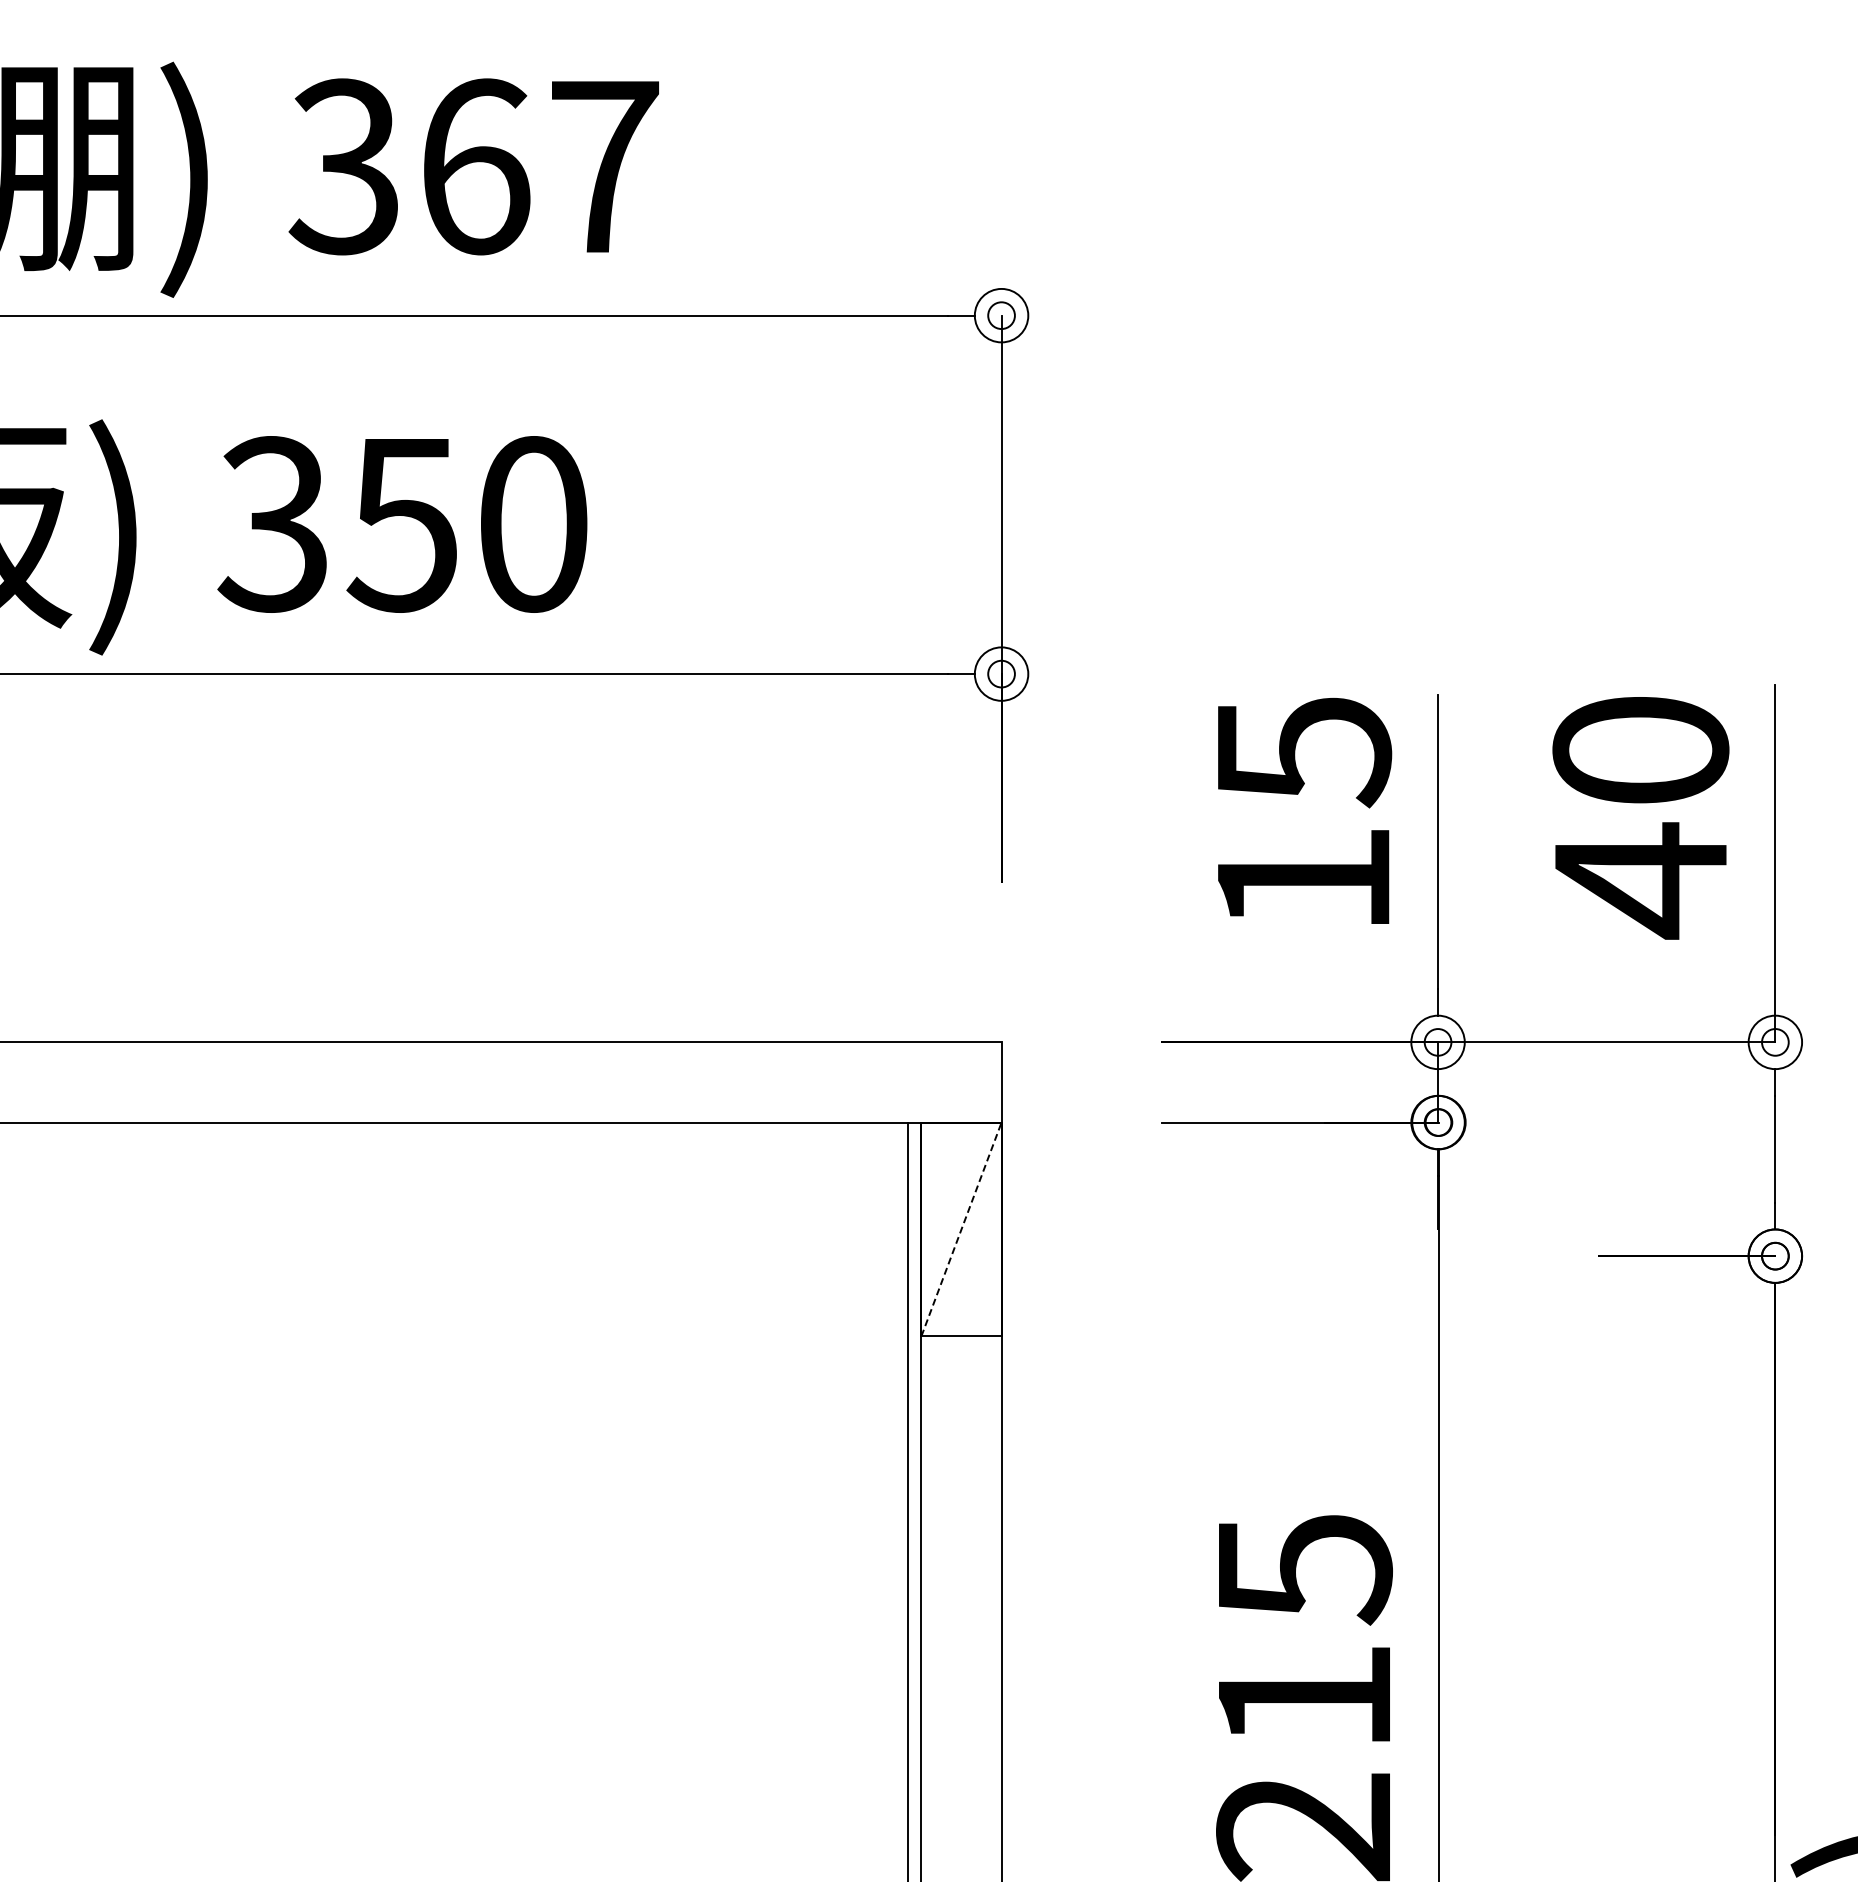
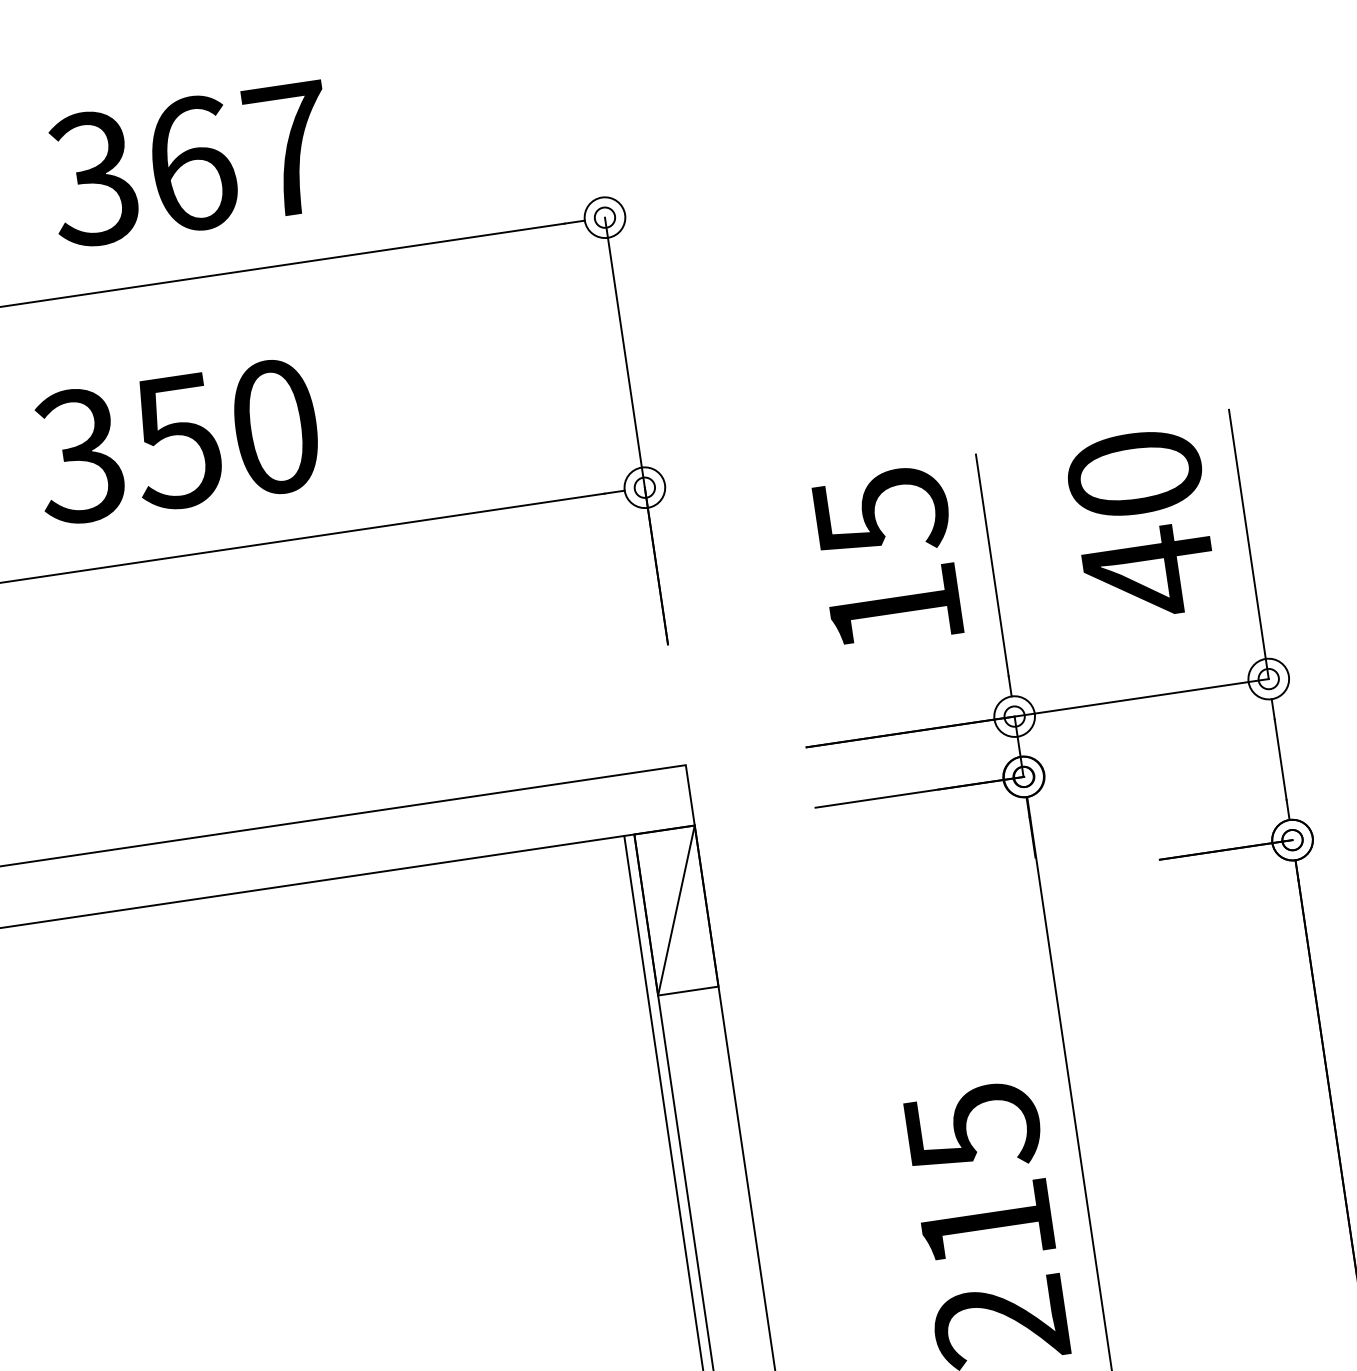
line: (961, 1229) -> (676, 910), dashed -> solid

